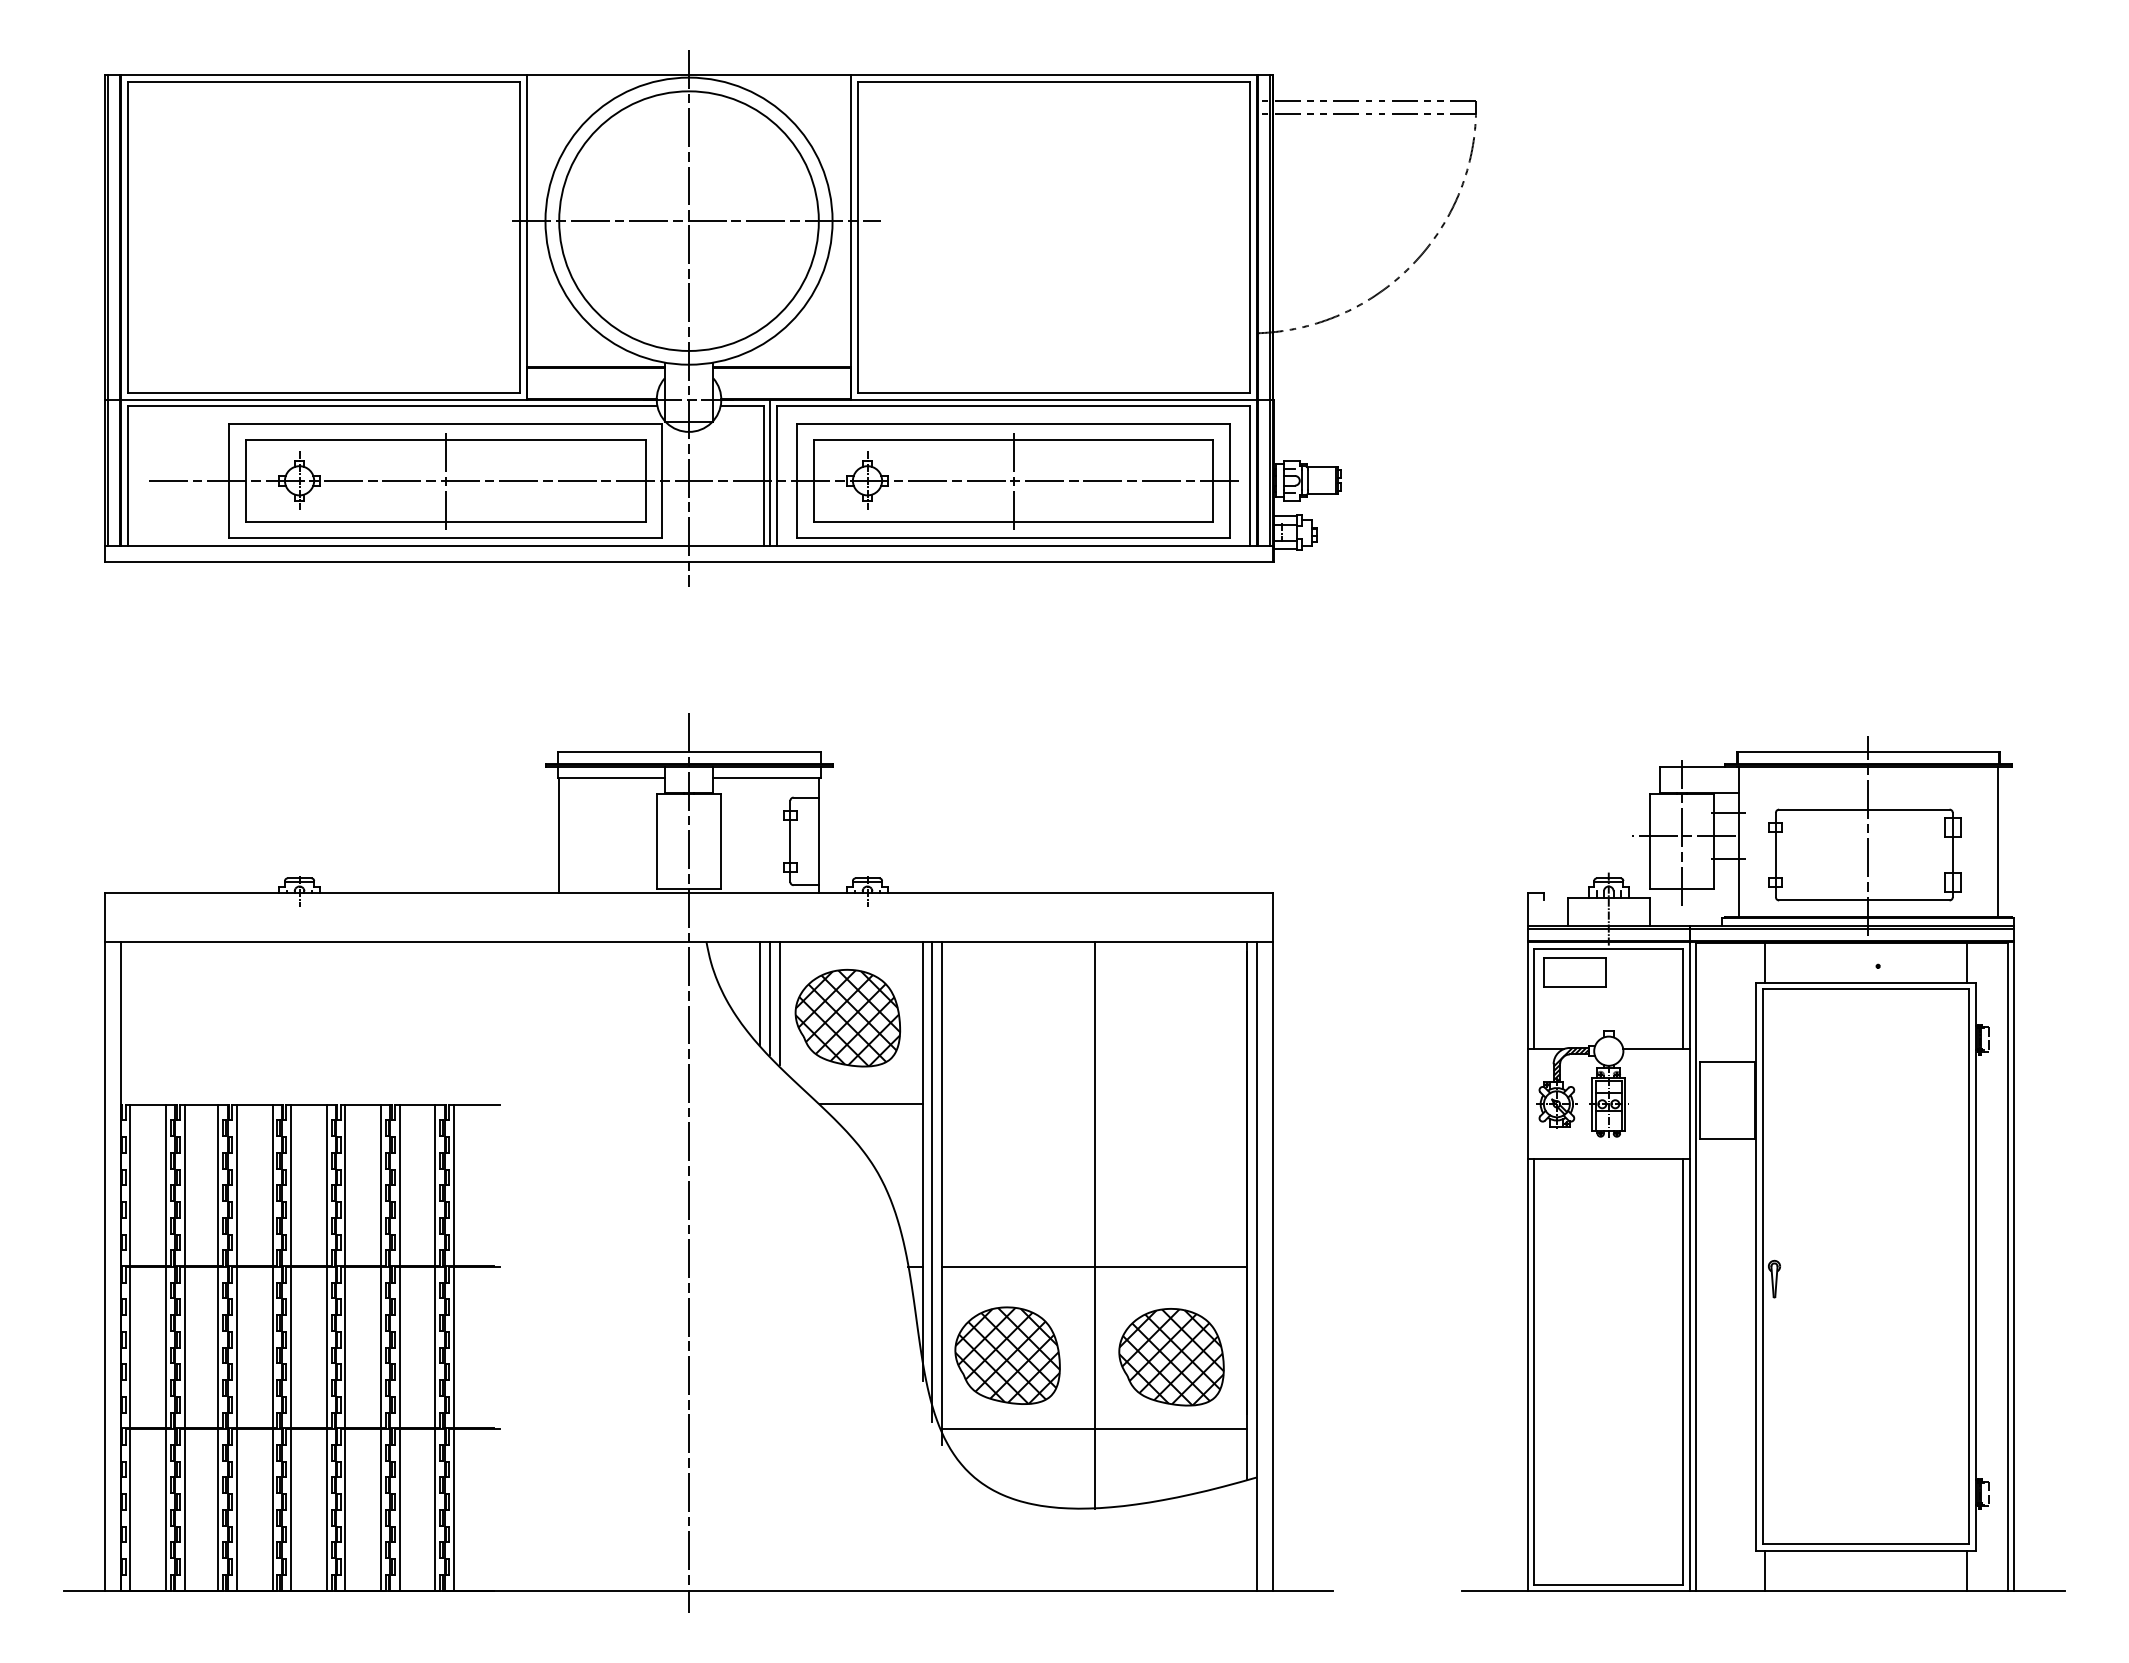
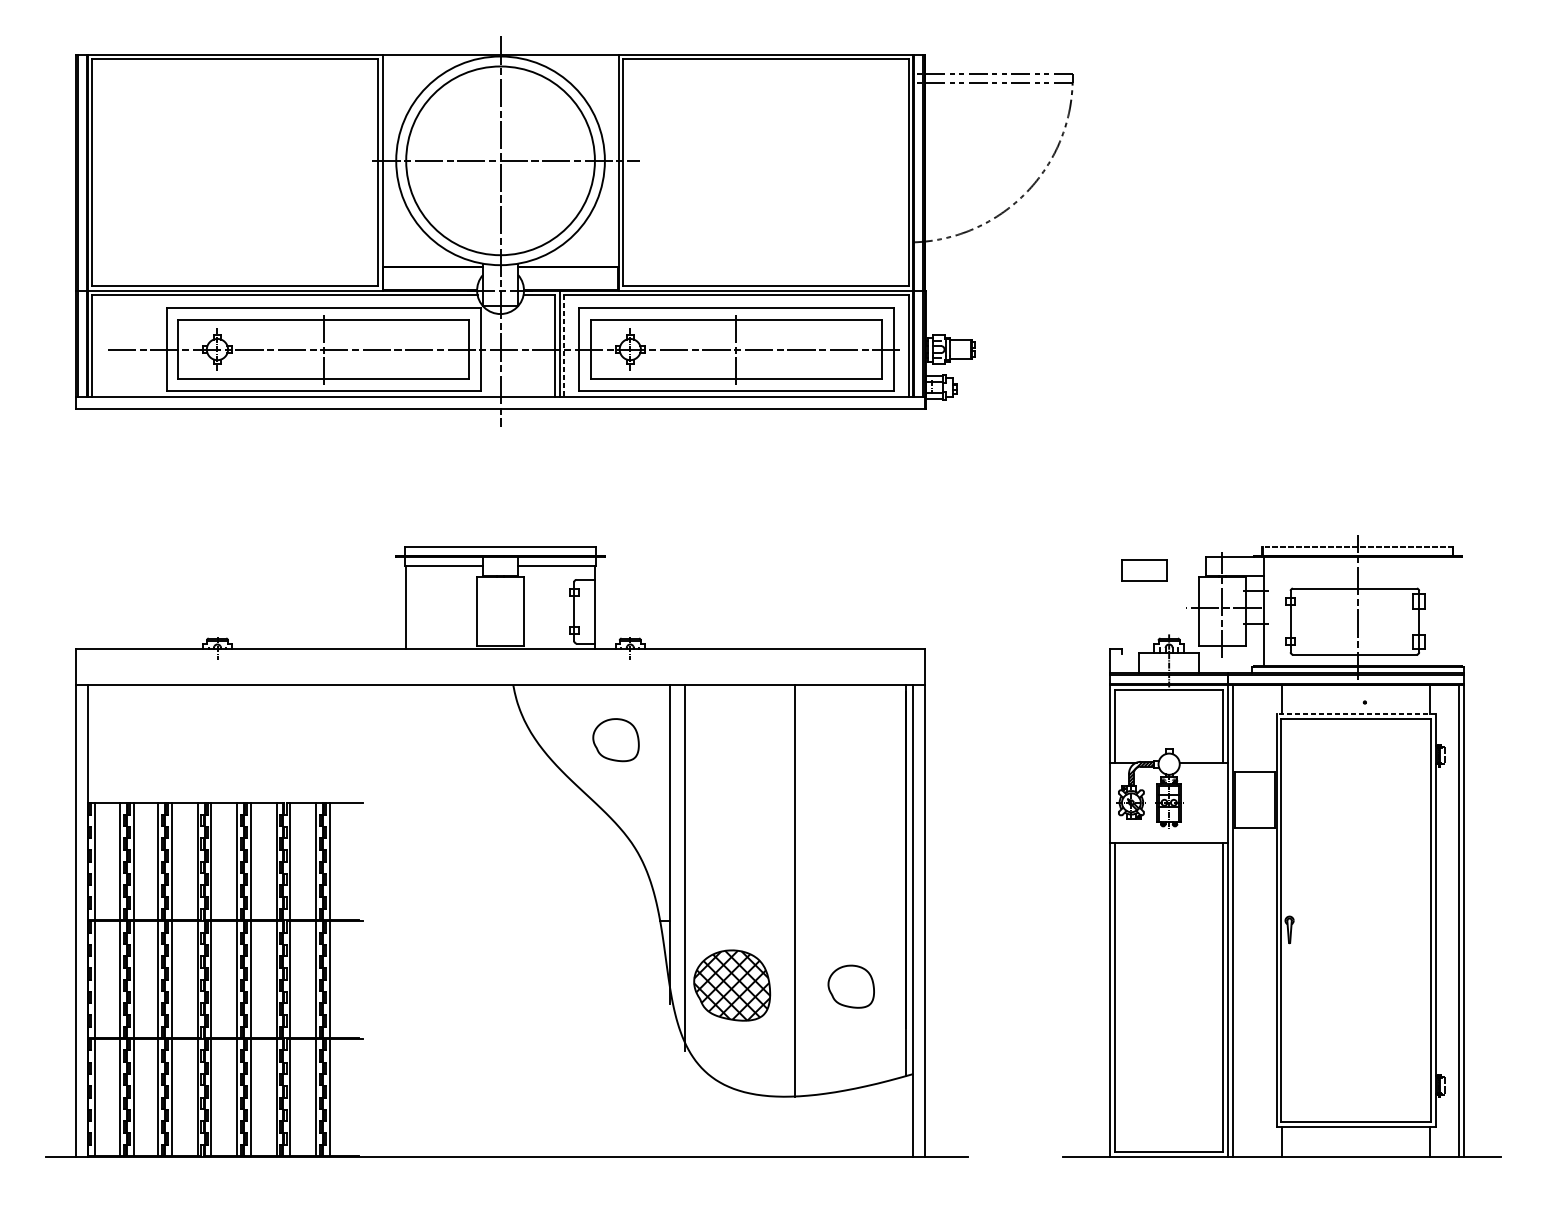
line: (776, 475) -> (564, 345), solid -> dashed
line: (1868, 752) -> (1357, 547), solid -> dashed
line: (1998, 841) -> (1452, 611), removed
part: (1574, 972) -> (1144, 570), moved
line: (1866, 982) -> (1356, 714), solid -> dashed
line: (760, 993) -> (552, 722), removed
line: (770, 998) -> (559, 725), removed
line: (779, 1003) -> (566, 729), removed
part: (847, 1017) -> (615, 739), size x0.6
line: (870, 1104) -> (632, 802), removed
line: (689, 1163) -> (500, 845), removed
line: (932, 1181) -> (677, 858), removed
line: (1094, 1266) -> (795, 920), removed
part: (1171, 1357) -> (851, 986), size x0.6
line: (1094, 1428) -> (795, 1038), removed

